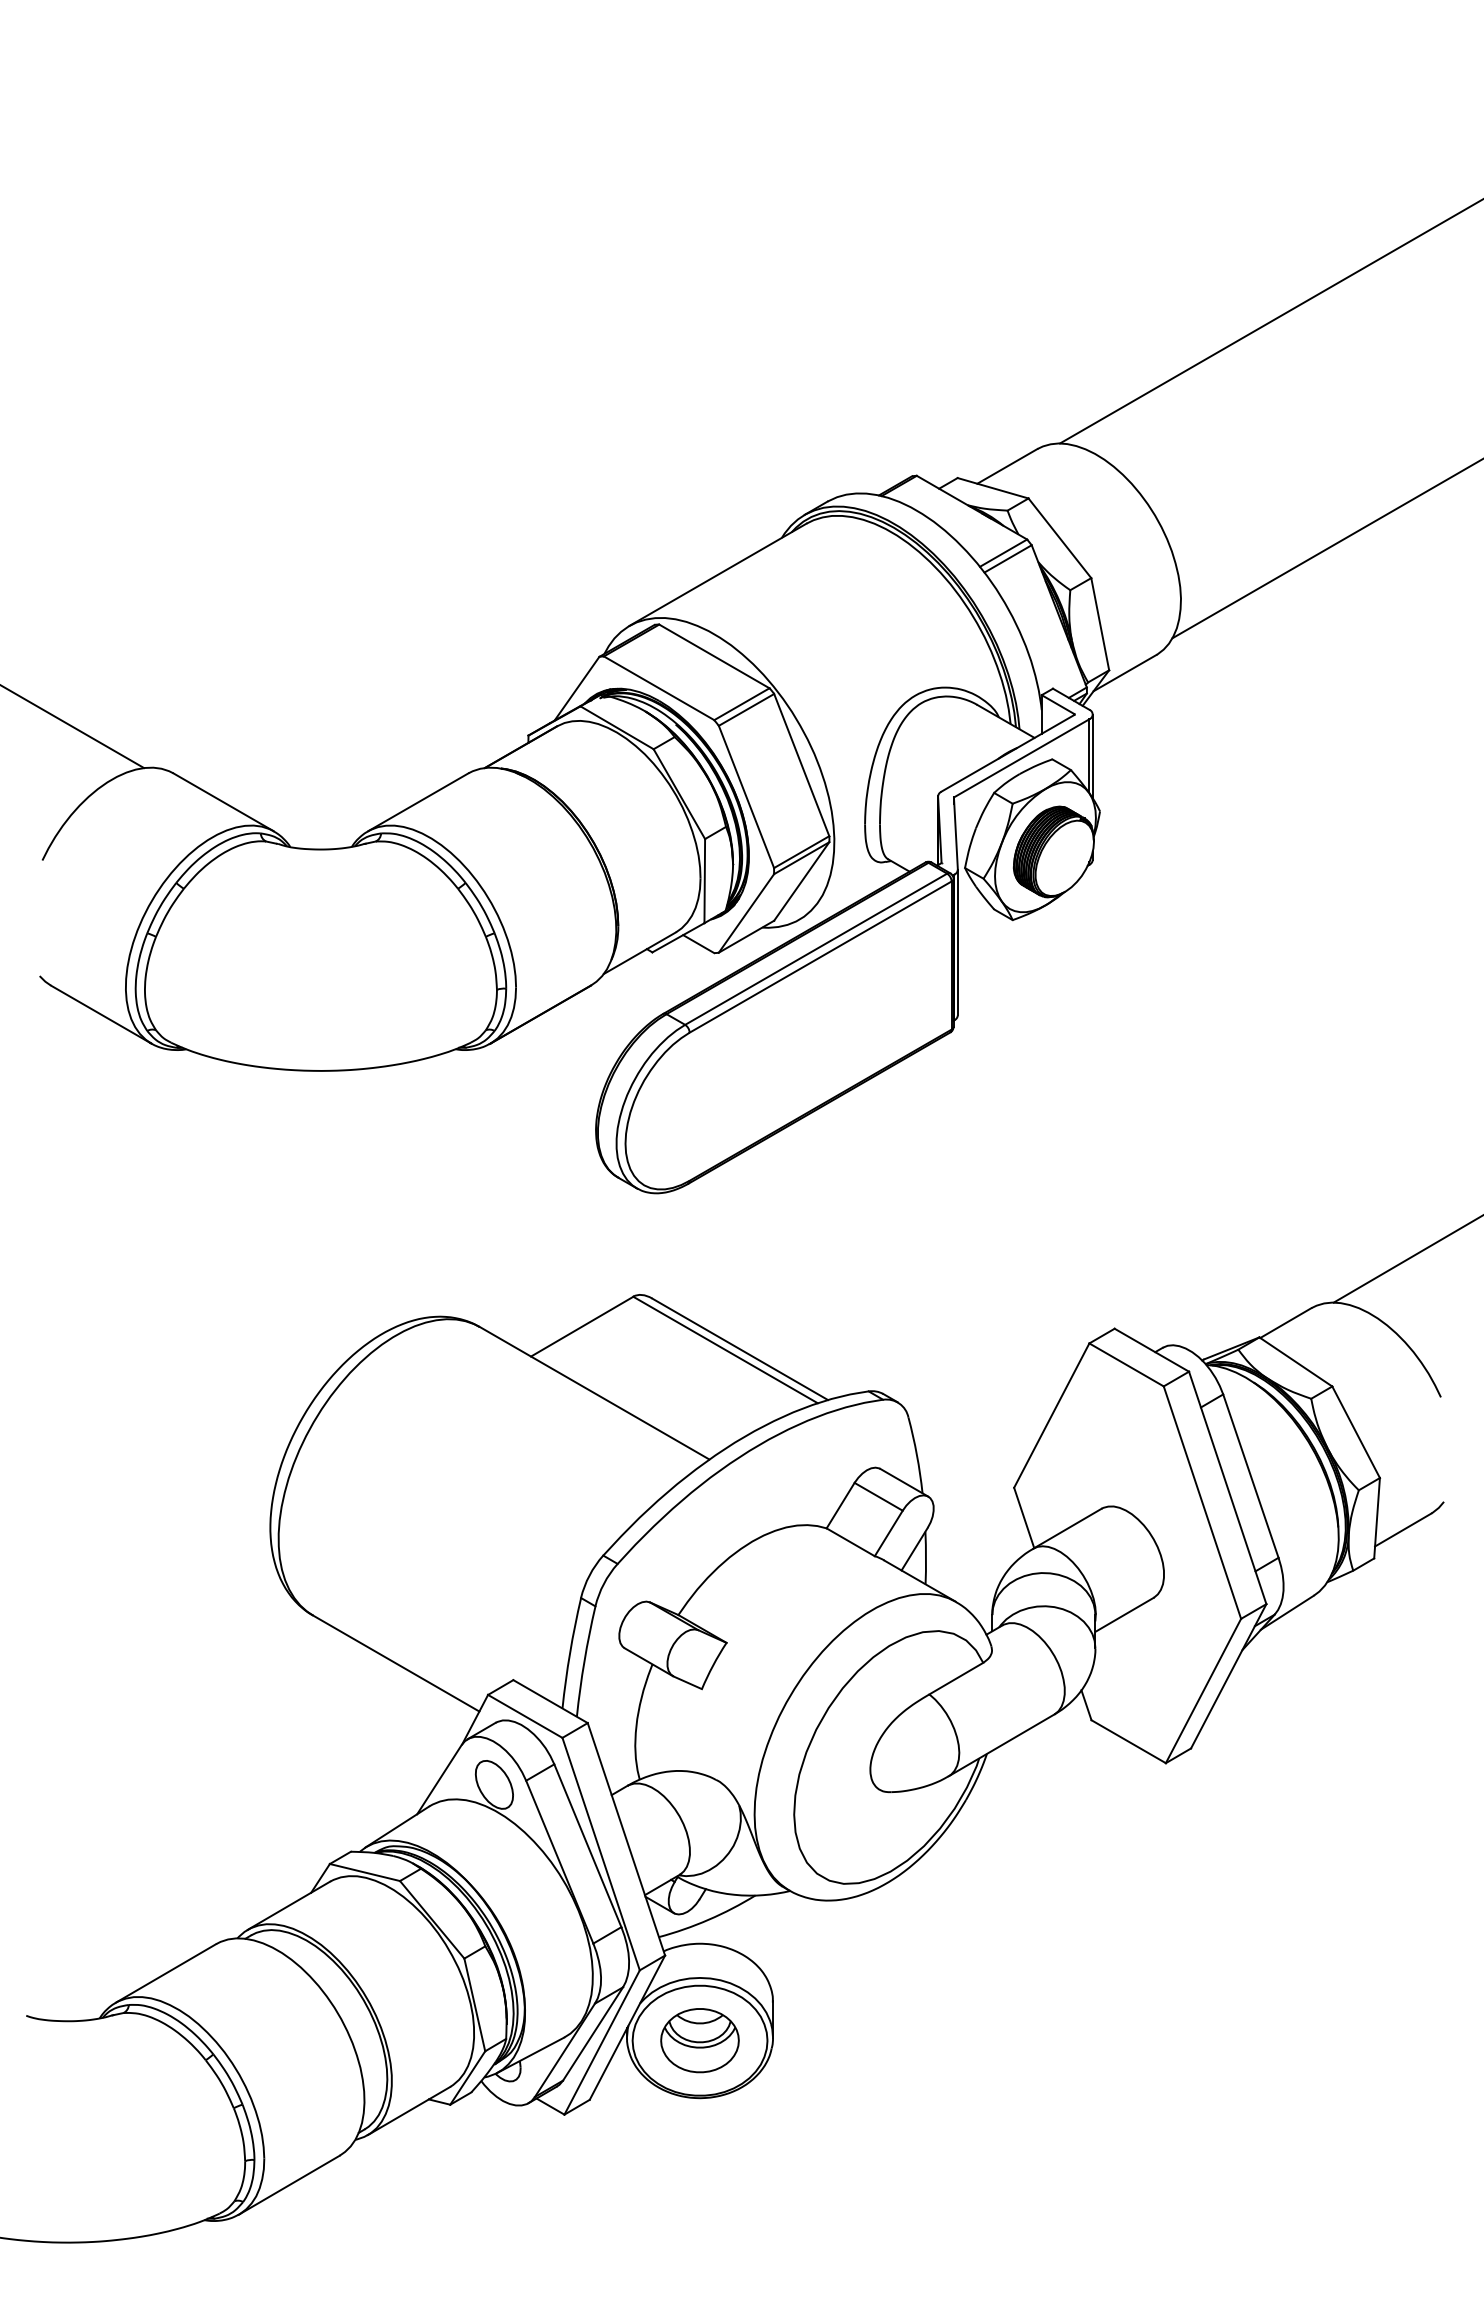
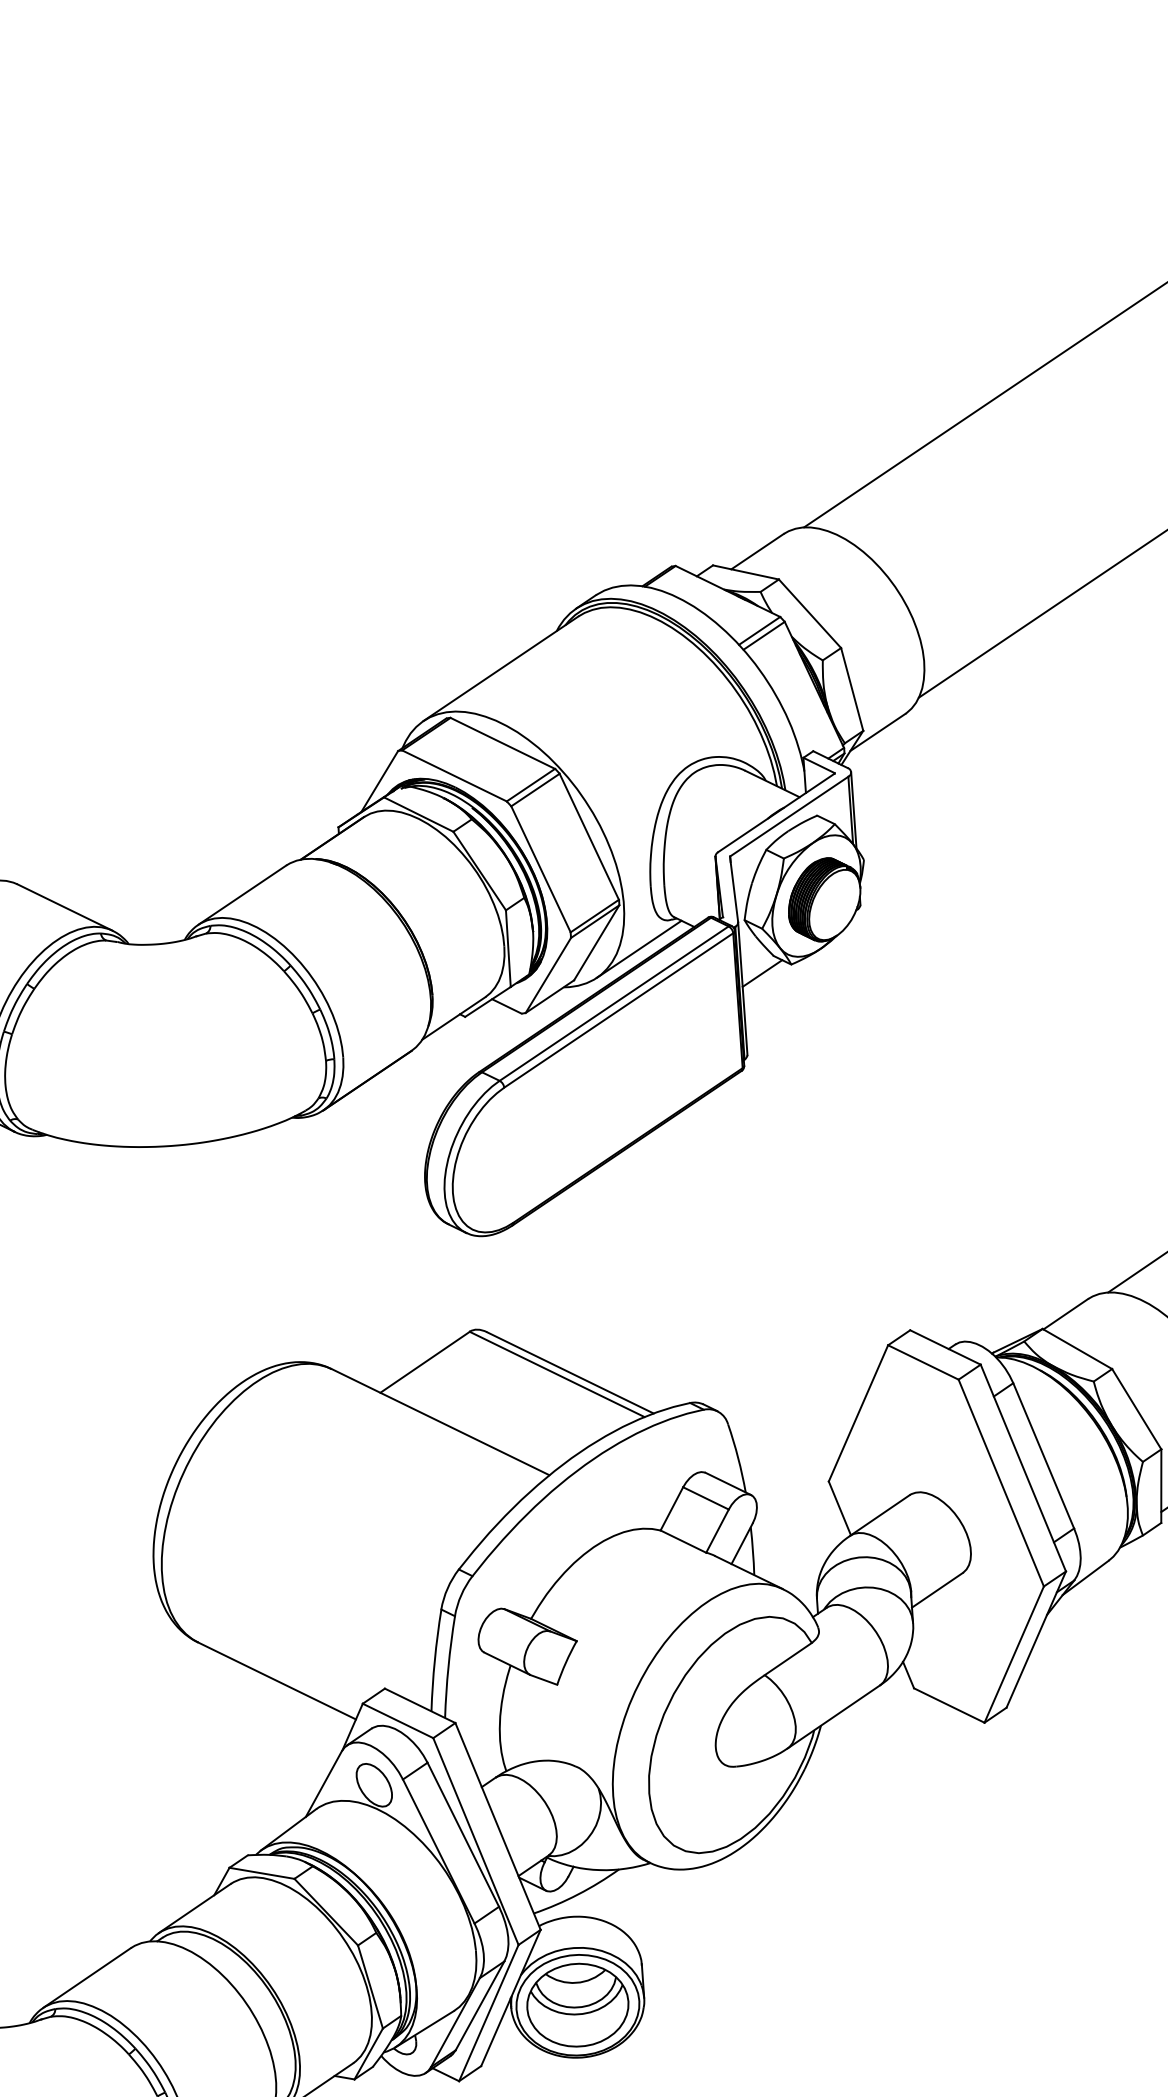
line: (847, 891) -> (639, 949), added
line: (980, 927) -> (762, 973), added
part: (699, 2040) -> (577, 2005), size x1.43

